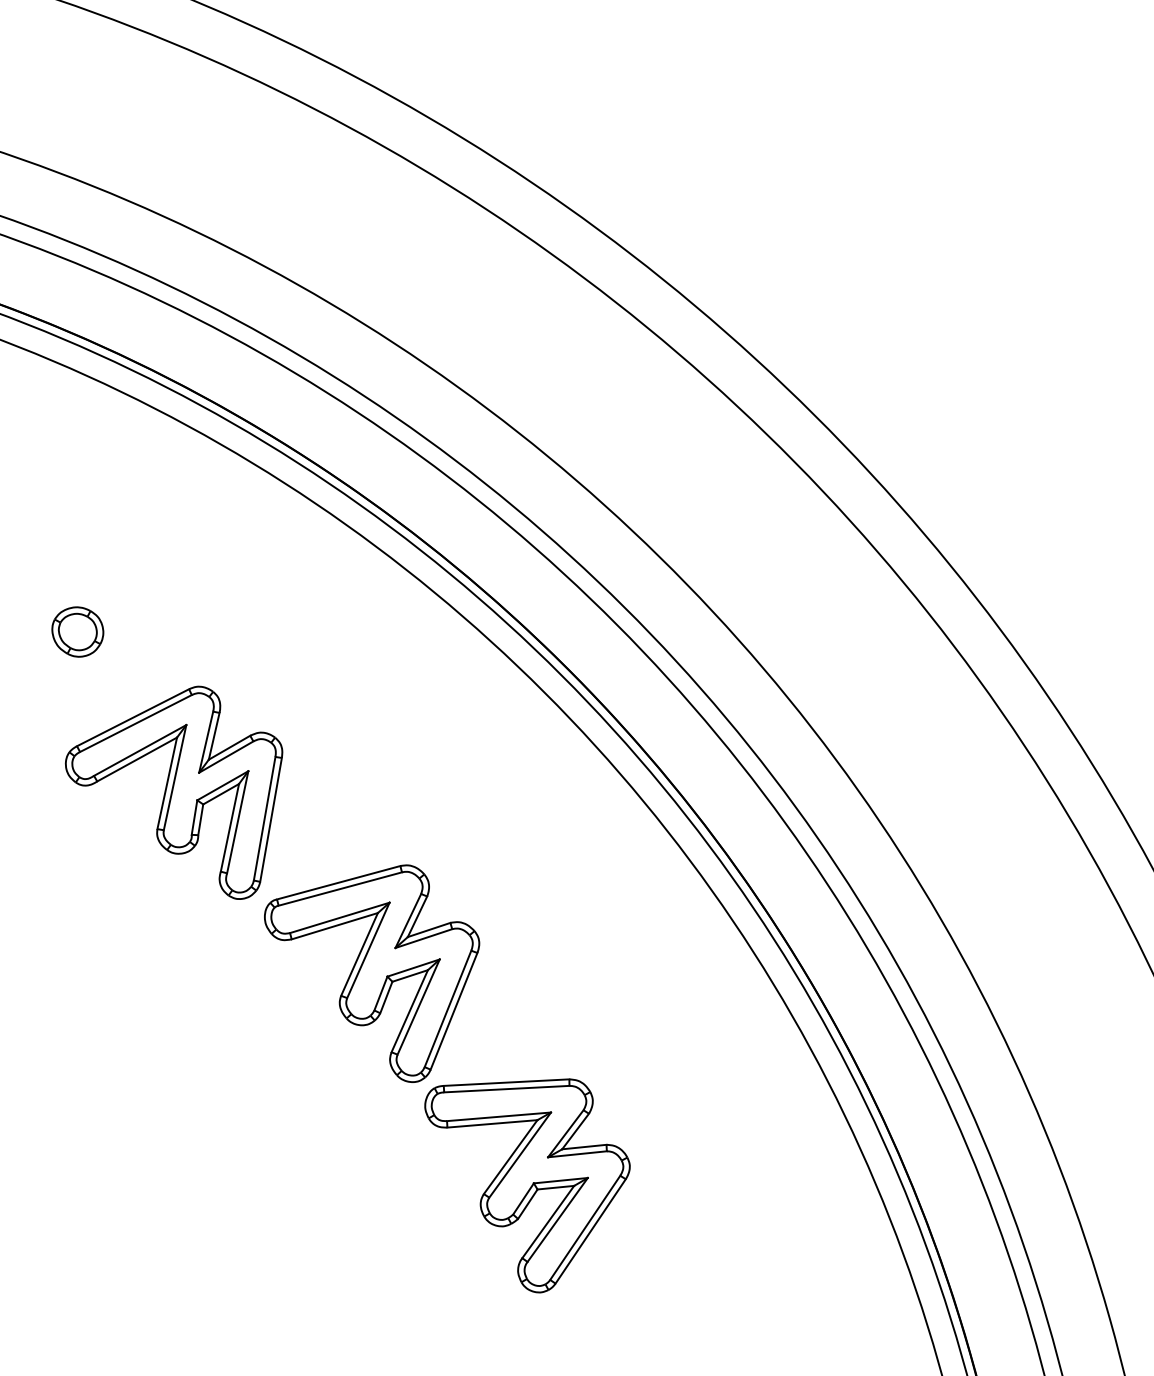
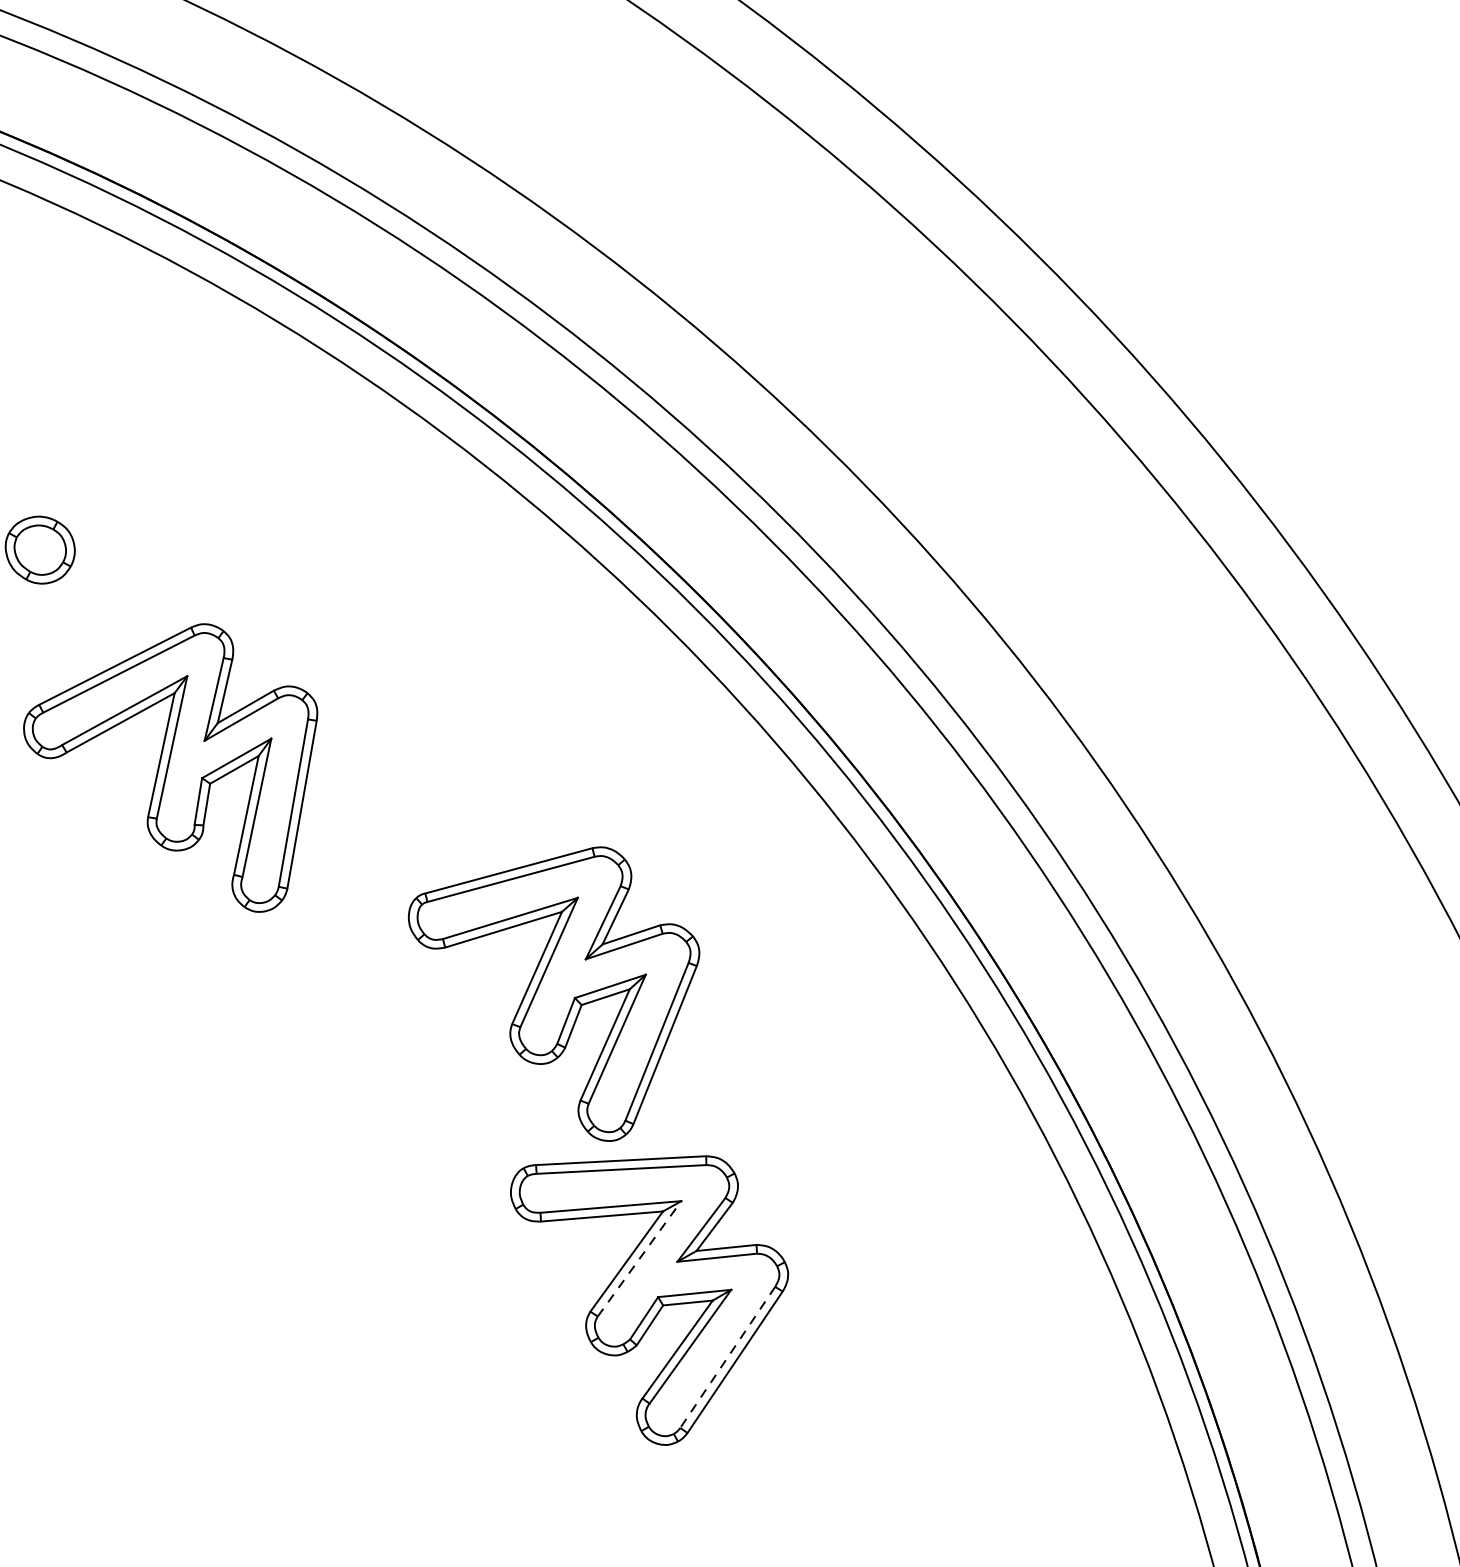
part: (372, 973) -> (554, 993), moved
line: (520, 1155) -> (640, 1259), solid -> dashed
line: (585, 1227) -> (728, 1356), solid -> dashed

